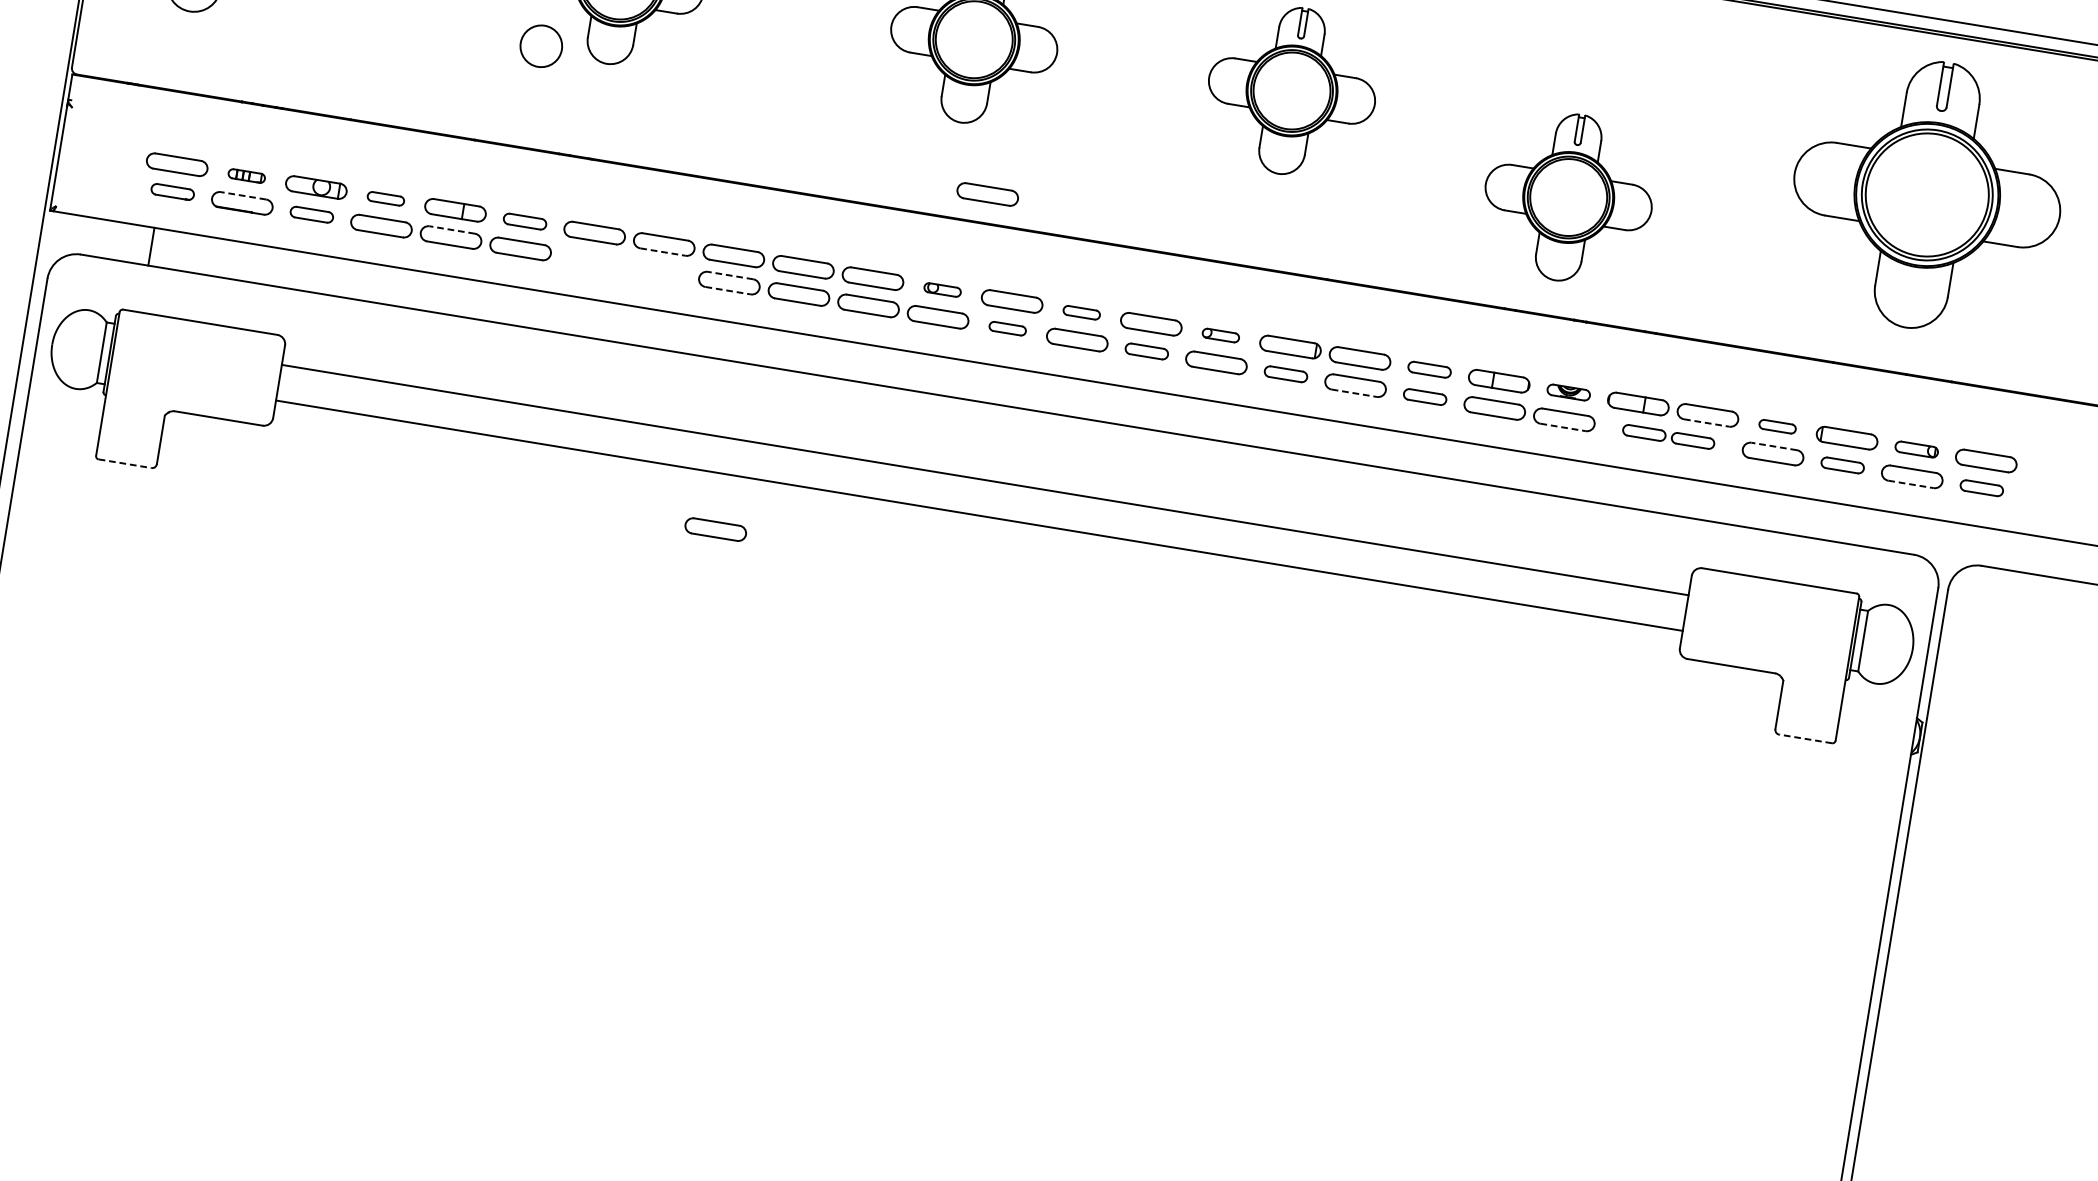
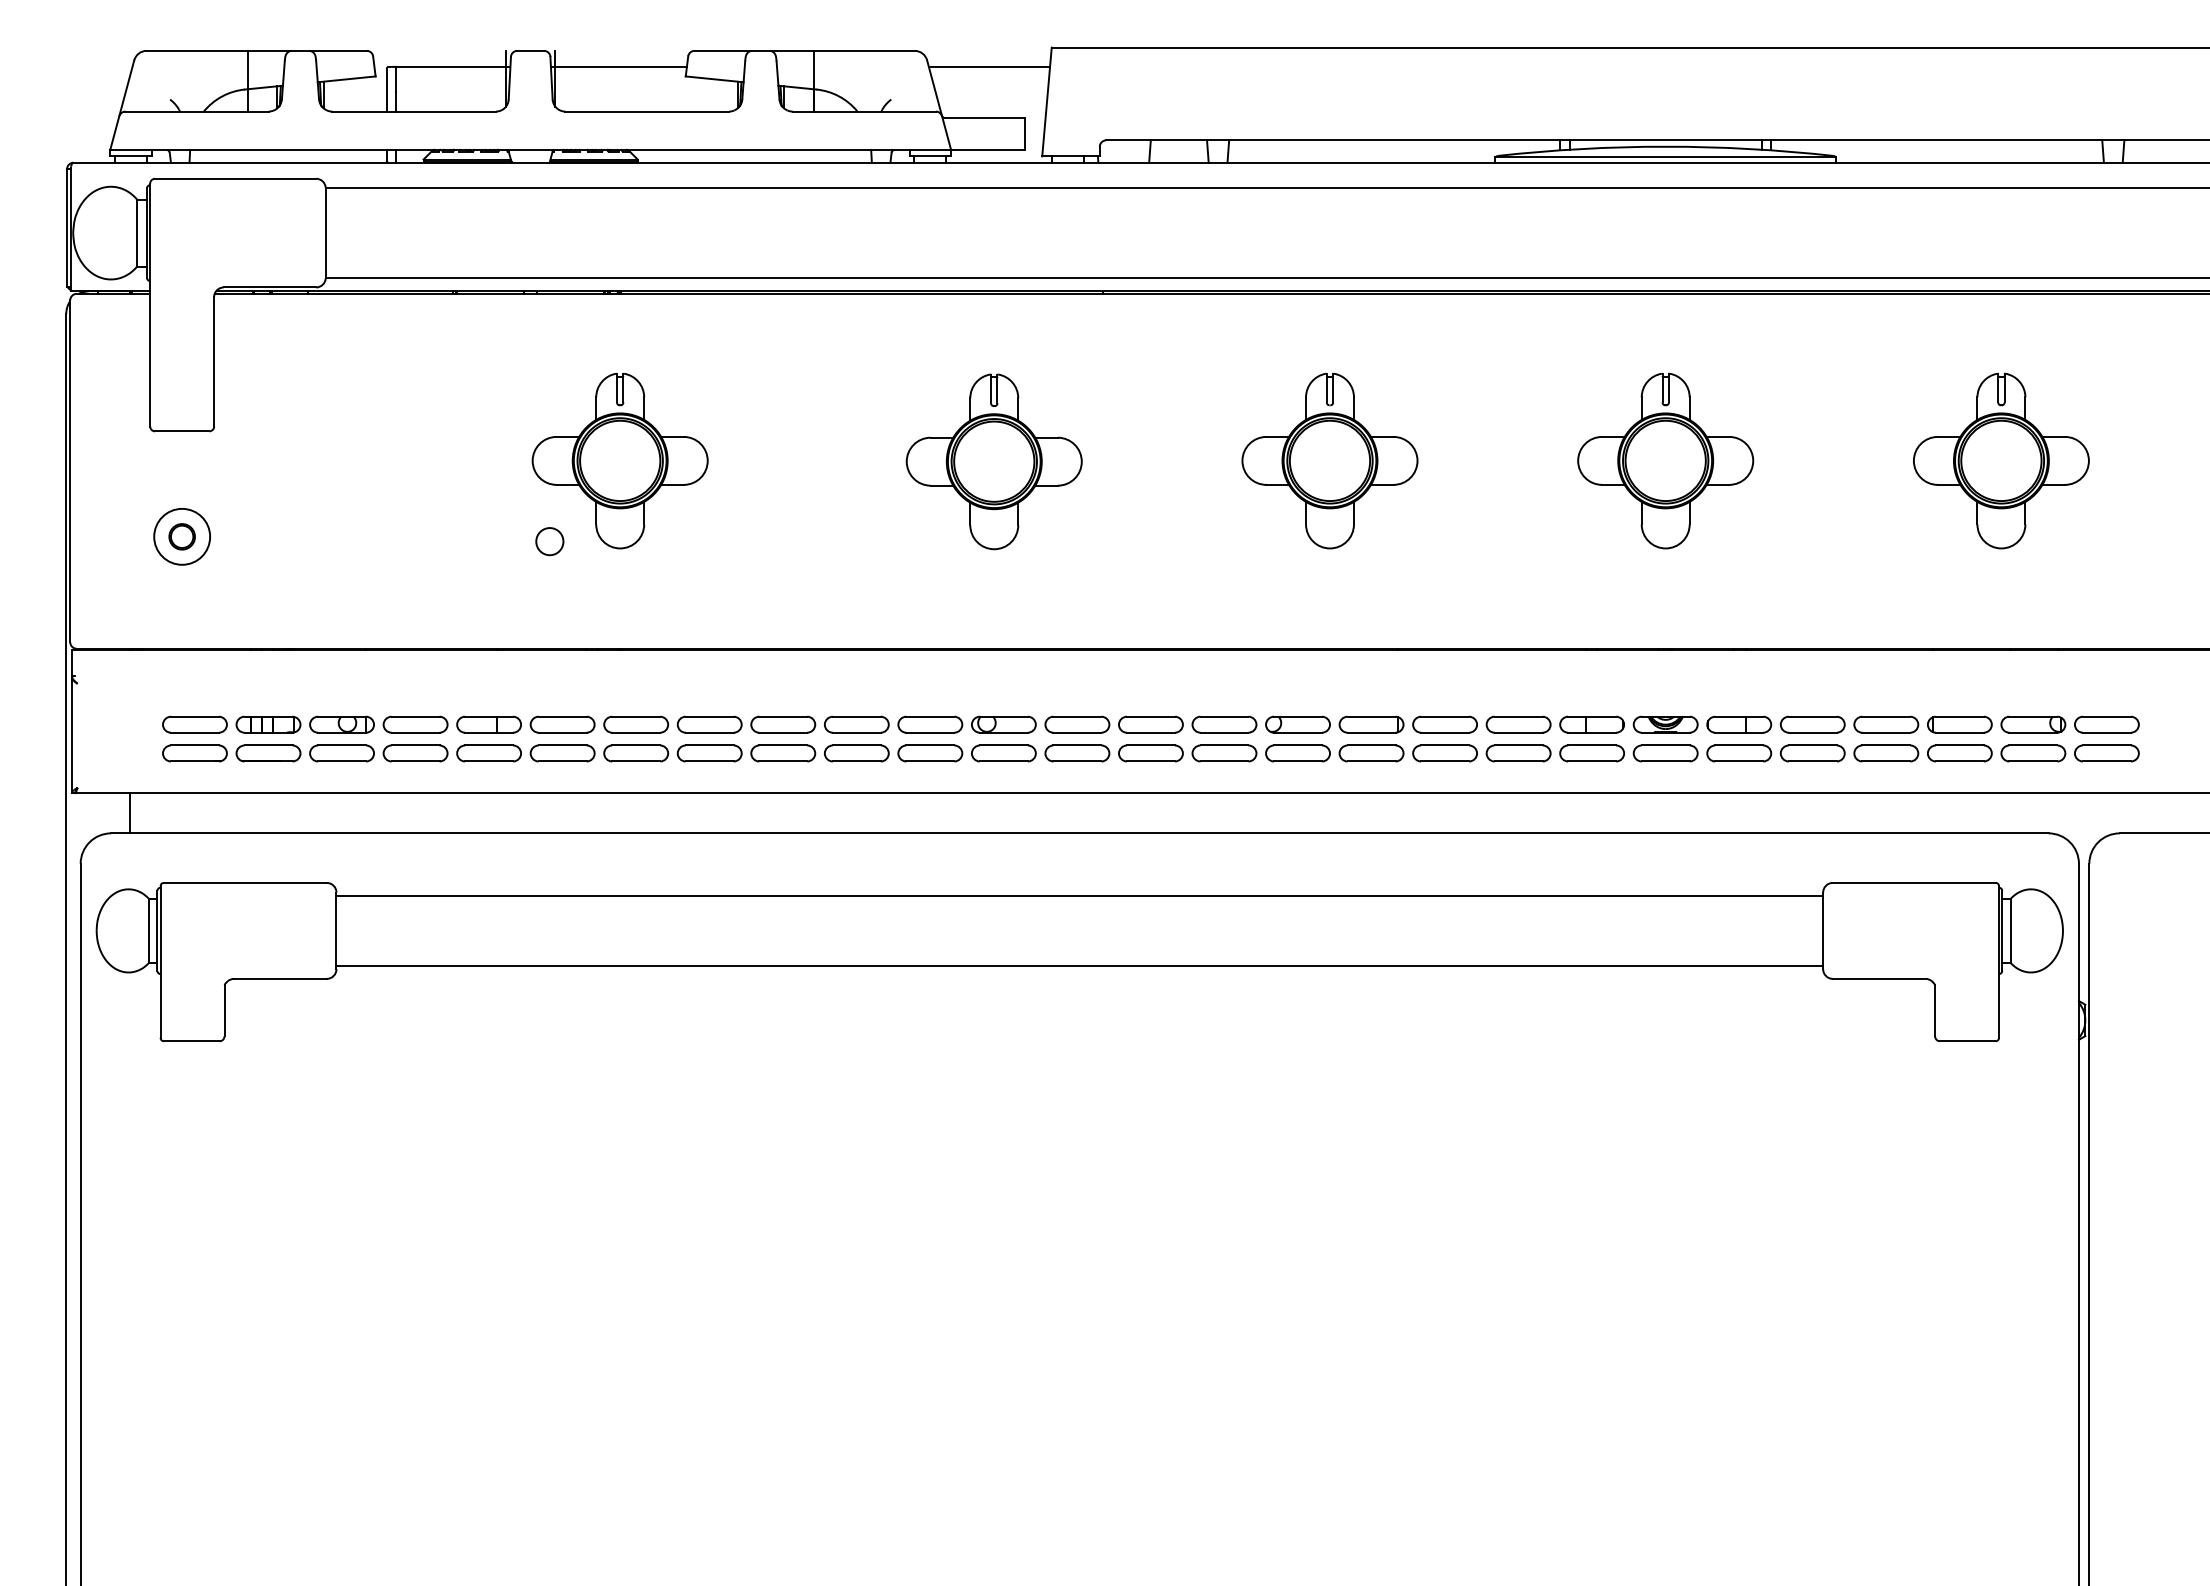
circle: (541, 46) -> (549, 541), size x0.62
part: (246, 175) -> (268, 724), size x1.67
part: (172, 191) -> (194, 753), size x1.43
part: (988, 194) -> (1034, 618), removed
part: (1927, 194) -> (2001, 460), size x0.62
line: (243, 195) -> (268, 745), dashed -> solid
part: (1568, 197) -> (1665, 460), moved
part: (385, 198) -> (415, 724), size x1.67
part: (311, 214) -> (341, 753), size x1.43
part: (524, 221) -> (562, 724), size x1.43
line: (452, 230) -> (489, 745), dashed -> solid
line: (151, 246) -> (130, 813), moved
line: (662, 251) -> (709, 732), dashed -> solid
part: (624, 265) -> (672, 753), added
line: (730, 275) -> (783, 745), dashed -> solid
part: (942, 289) -> (1003, 724), size x1.67
line: (728, 290) -> (783, 761), dashed -> solid
part: (1081, 312) -> (1150, 724), size x1.67
part: (1007, 328) -> (1077, 753), size x1.67
part: (1220, 335) -> (1297, 724), size x1.67
part: (1146, 351) -> (1224, 753), size x1.43
part: (1429, 369) -> (1518, 724), size x1.43
part: (1285, 374) -> (1371, 753), size x1.43
part: (1568, 392) -> (1665, 724), size x1.43
line: (1354, 393) -> (1445, 761), dashed -> solid
part: (1425, 397) -> (1518, 753), size x1.43
line: (1706, 422) -> (1812, 732), dashed -> solid
part: (1777, 426) -> (1886, 724), size x1.67
line: (1562, 427) -> (1665, 761), dashed -> solid
part: (1668, 436) -> (1775, 753), size x1.43
line: (1774, 446) -> (1886, 745), dashed -> solid
part: (1916, 449) -> (2033, 724), size x1.43
line: (124, 463) -> (191, 1041), dashed -> solid
part: (1842, 465) -> (1959, 753), size x1.43
line: (984, 480) -> (1079, 966), moved
line: (1911, 484) -> (2033, 761), dashed -> solid
part: (1981, 488) -> (2106, 753), size x1.43
line: (979, 515) -> (1079, 895), moved
part: (715, 529) -> (810, 1009), removed
line: (1805, 739) -> (1967, 1041), dashed -> solid

